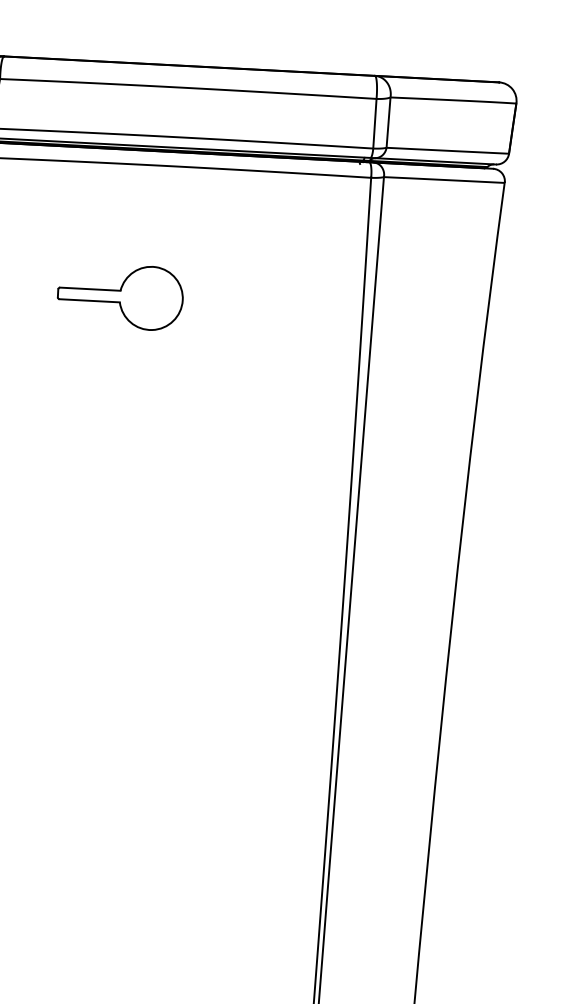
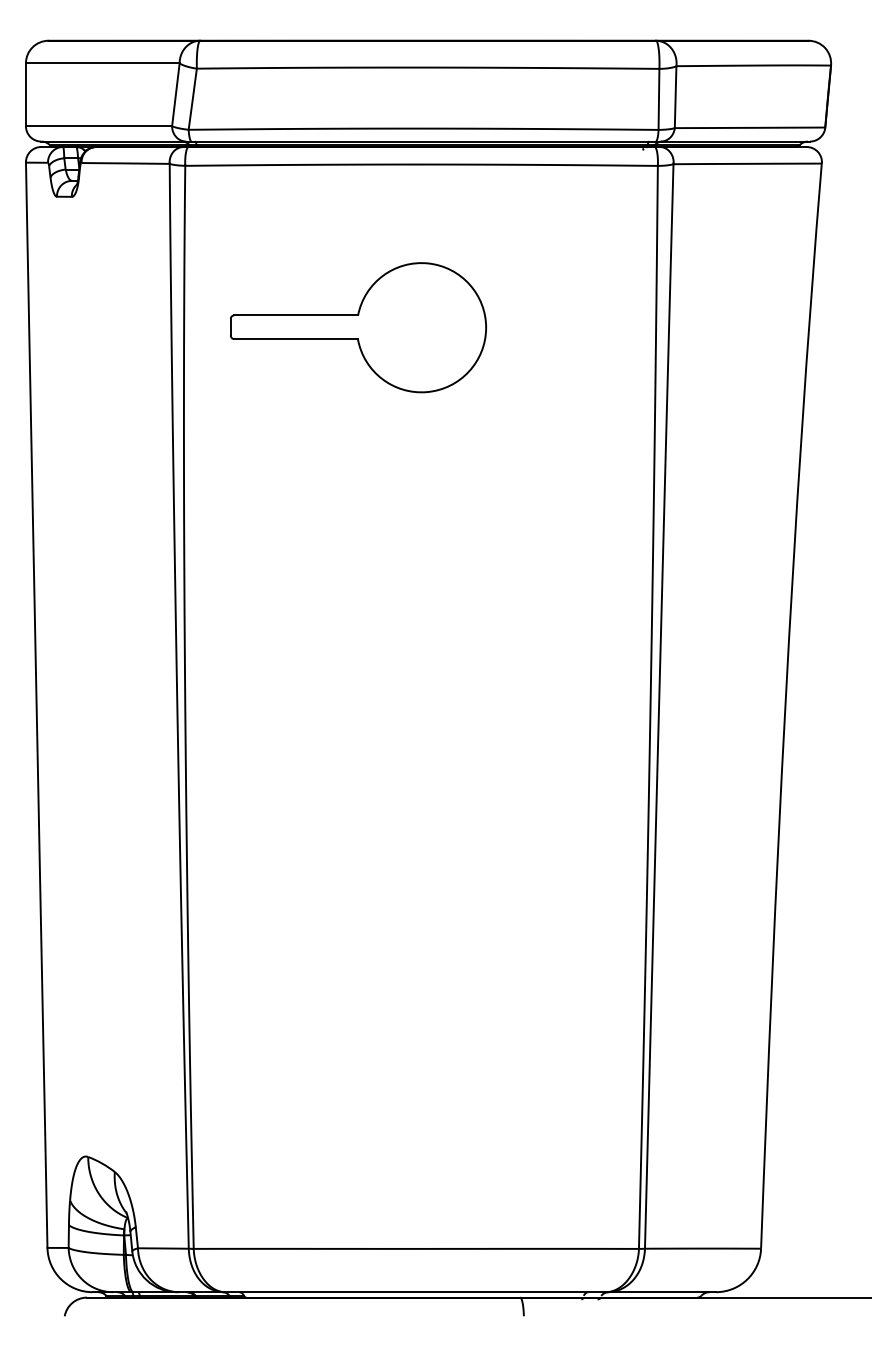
part: (119, 296) -> (357, 327), size x1.67

